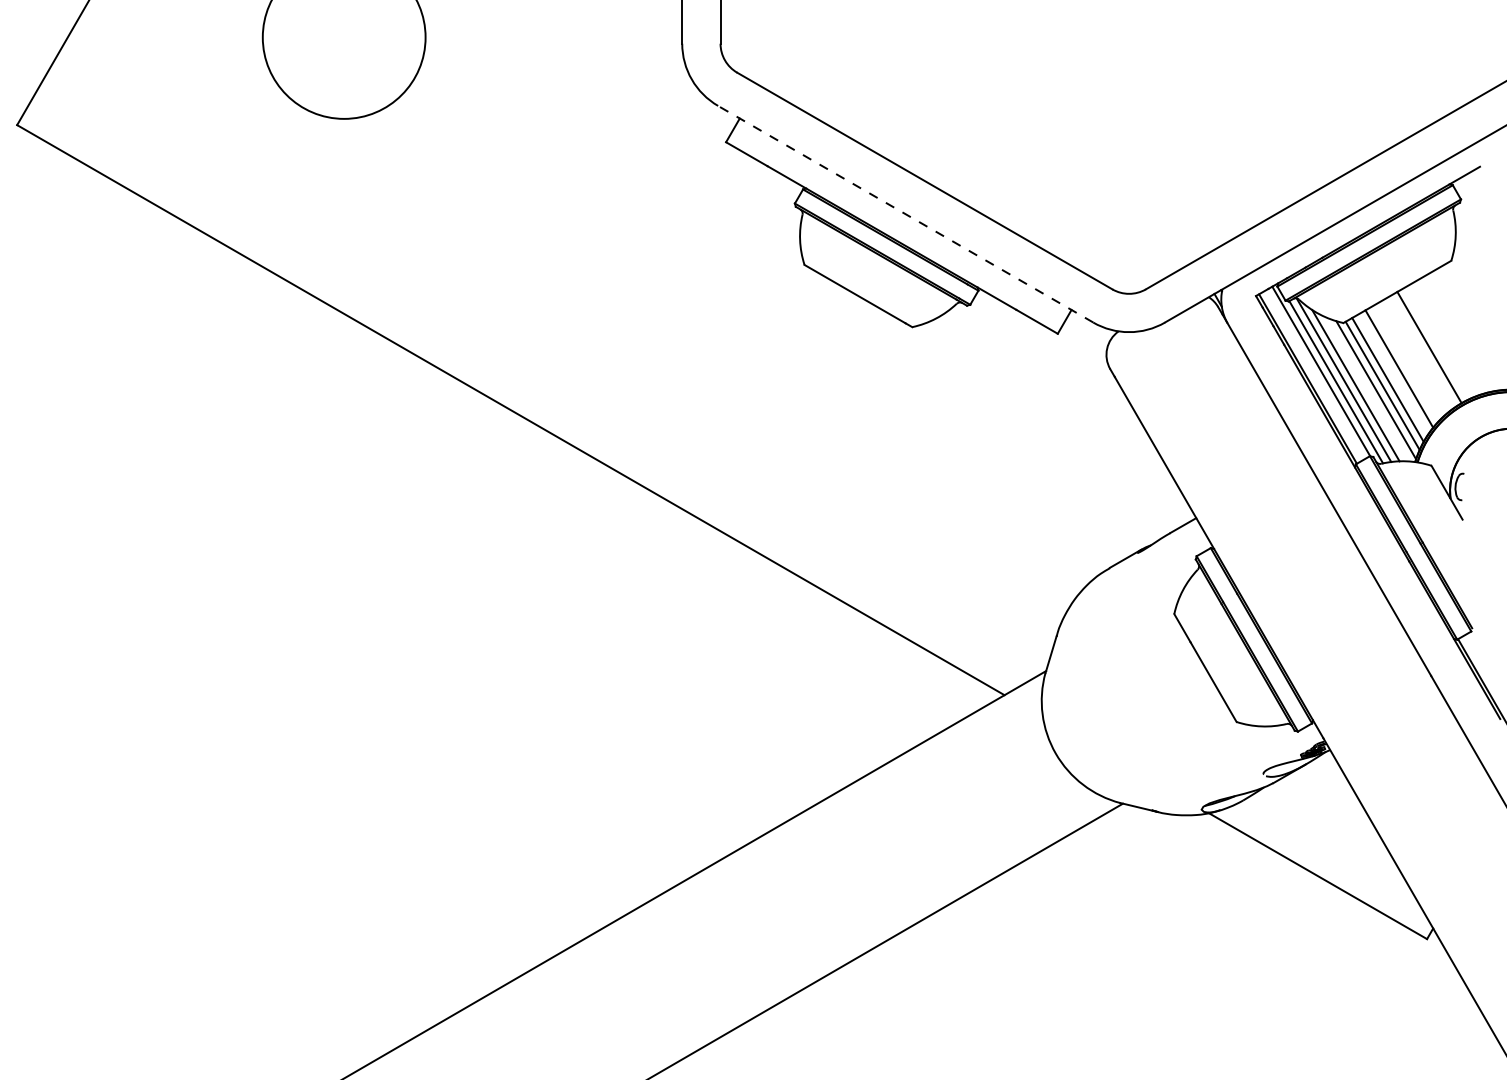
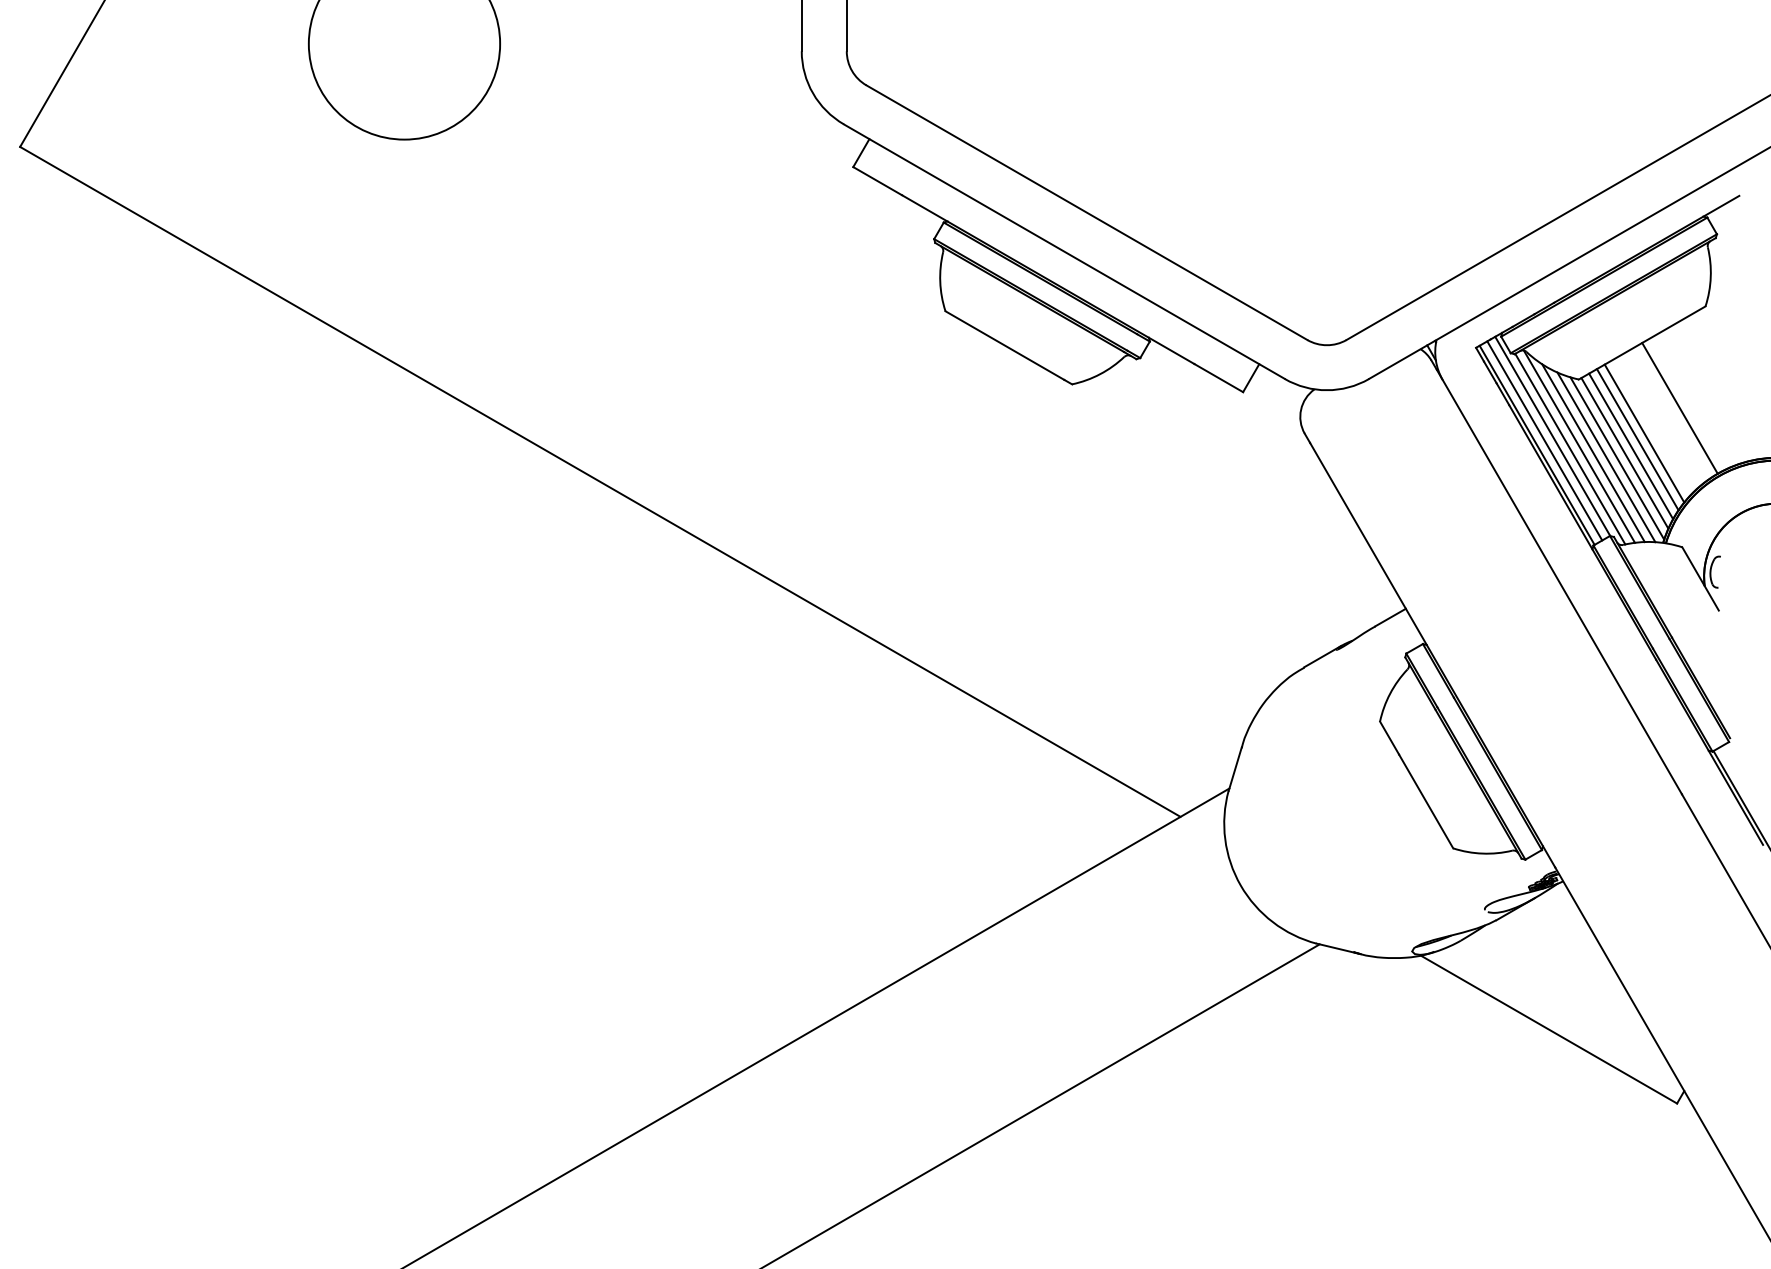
line: (905, 214) -> (1064, 251), dashed -> solid
line: (1393, 374) -> (1637, 440), added
line: (1314, 375) -> (1544, 441), added
line: (1366, 389) -> (1605, 457), added

